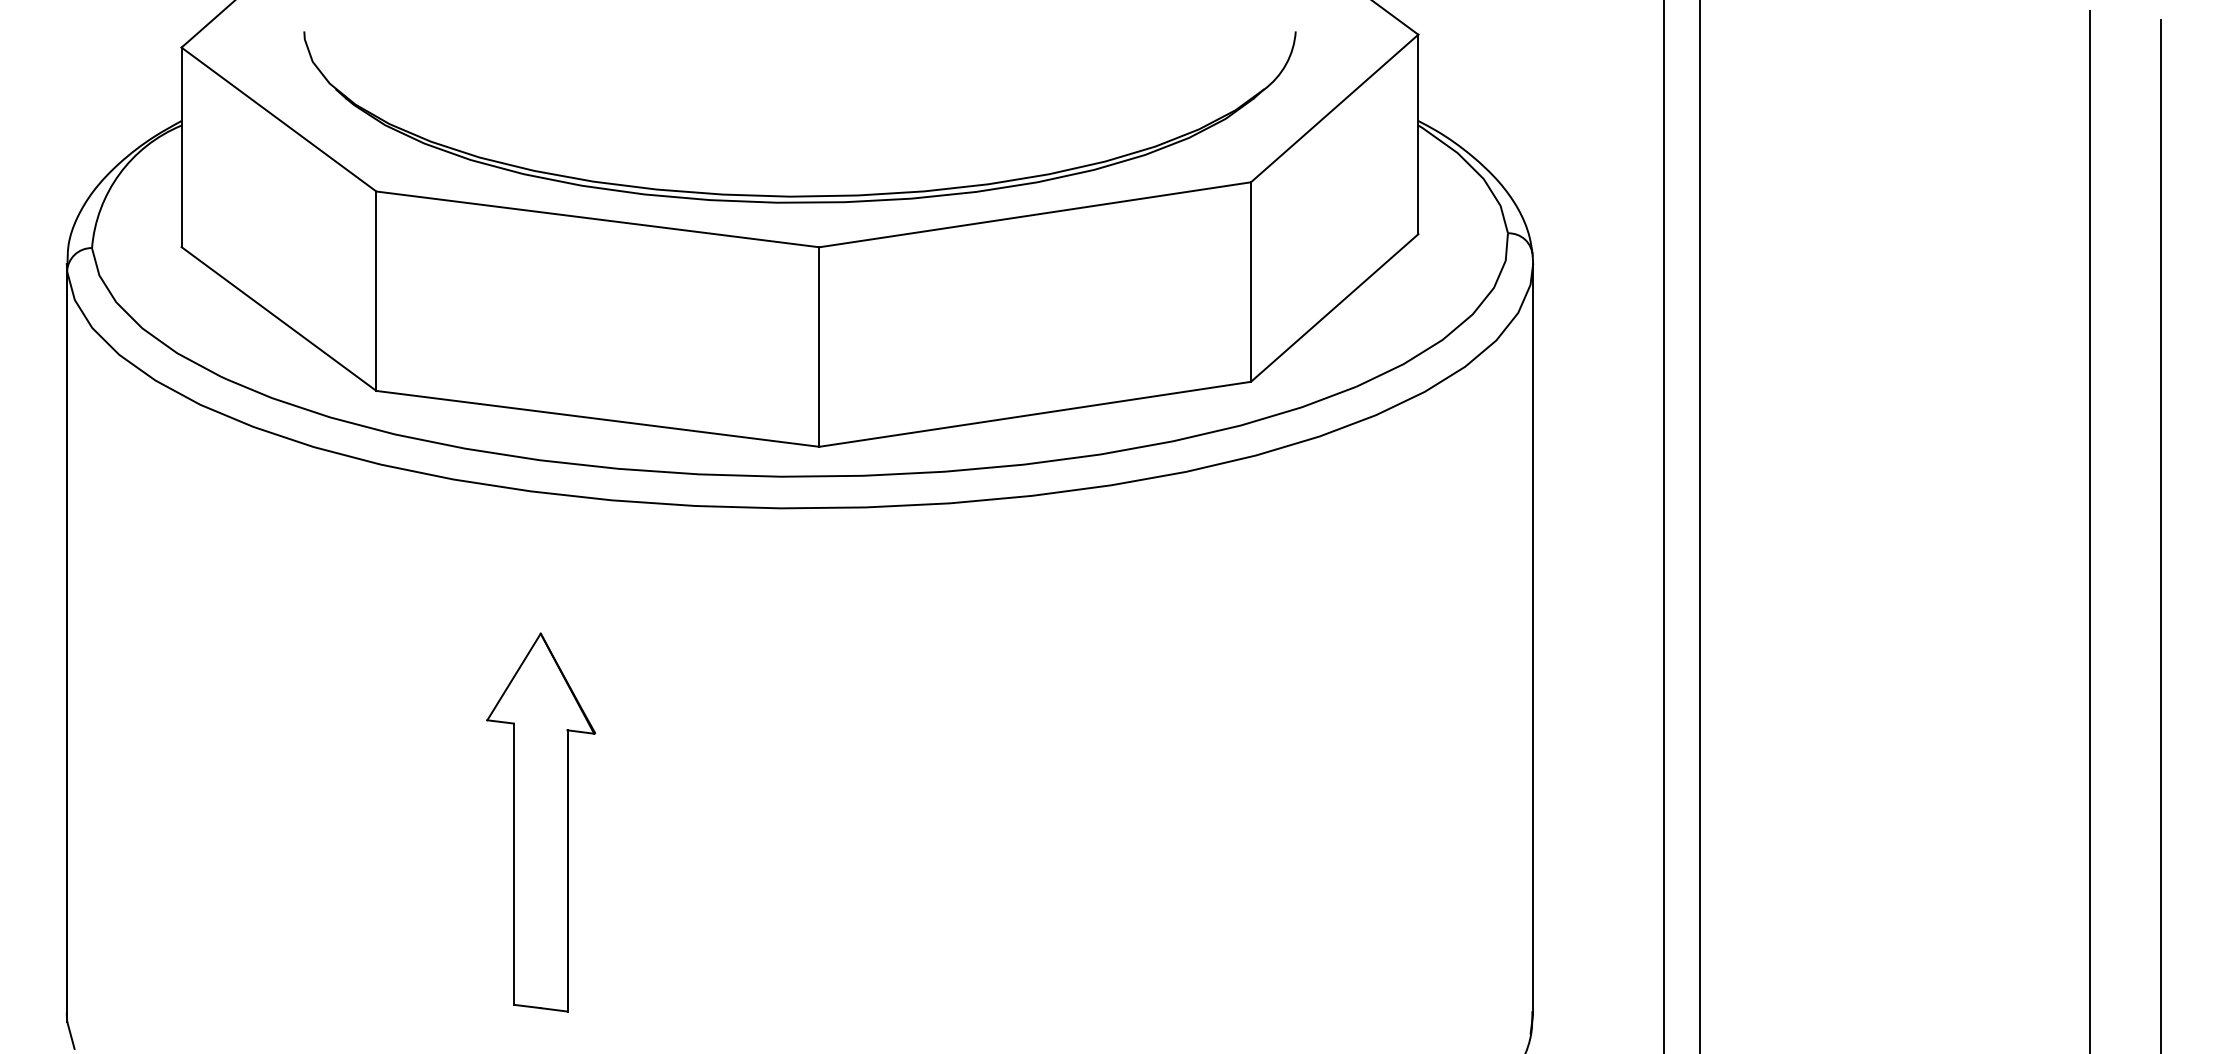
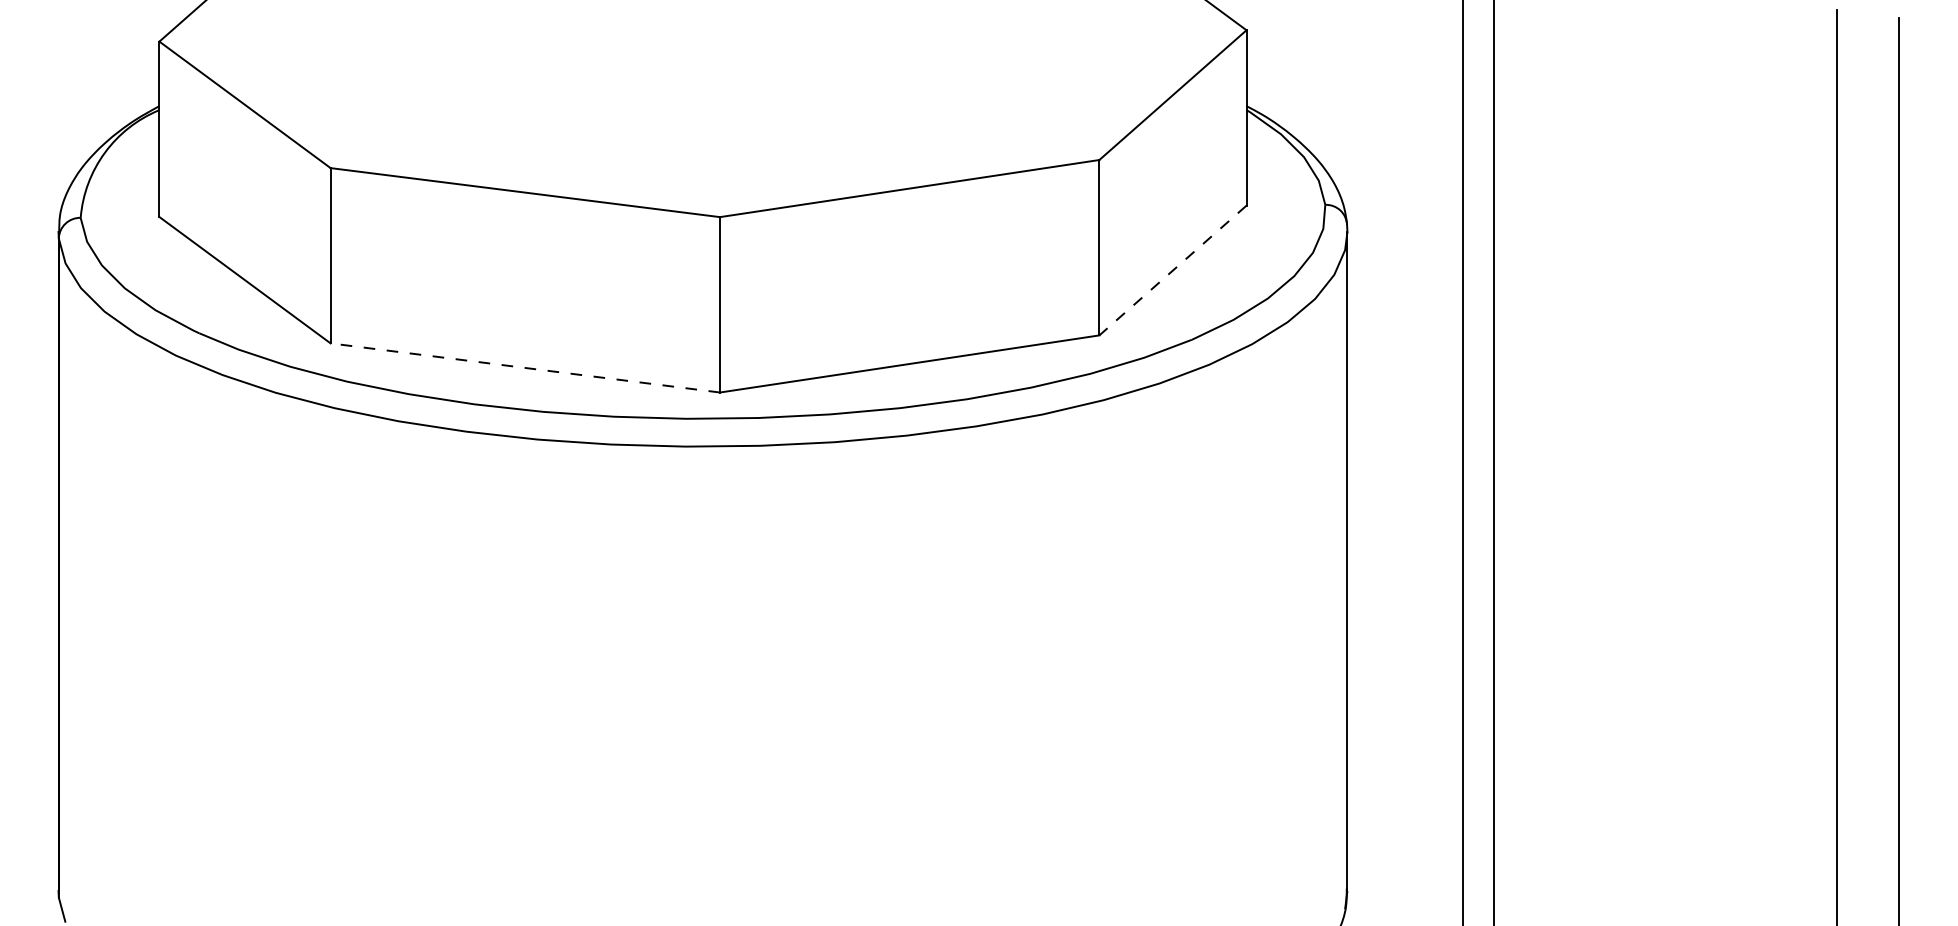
part: (799, 195) -> (702, 171), removed
line: (1334, 308) -> (1172, 270), solid -> dashed
line: (597, 418) -> (524, 367), solid -> dashed
part: (541, 822) -> (475, 722), removed

